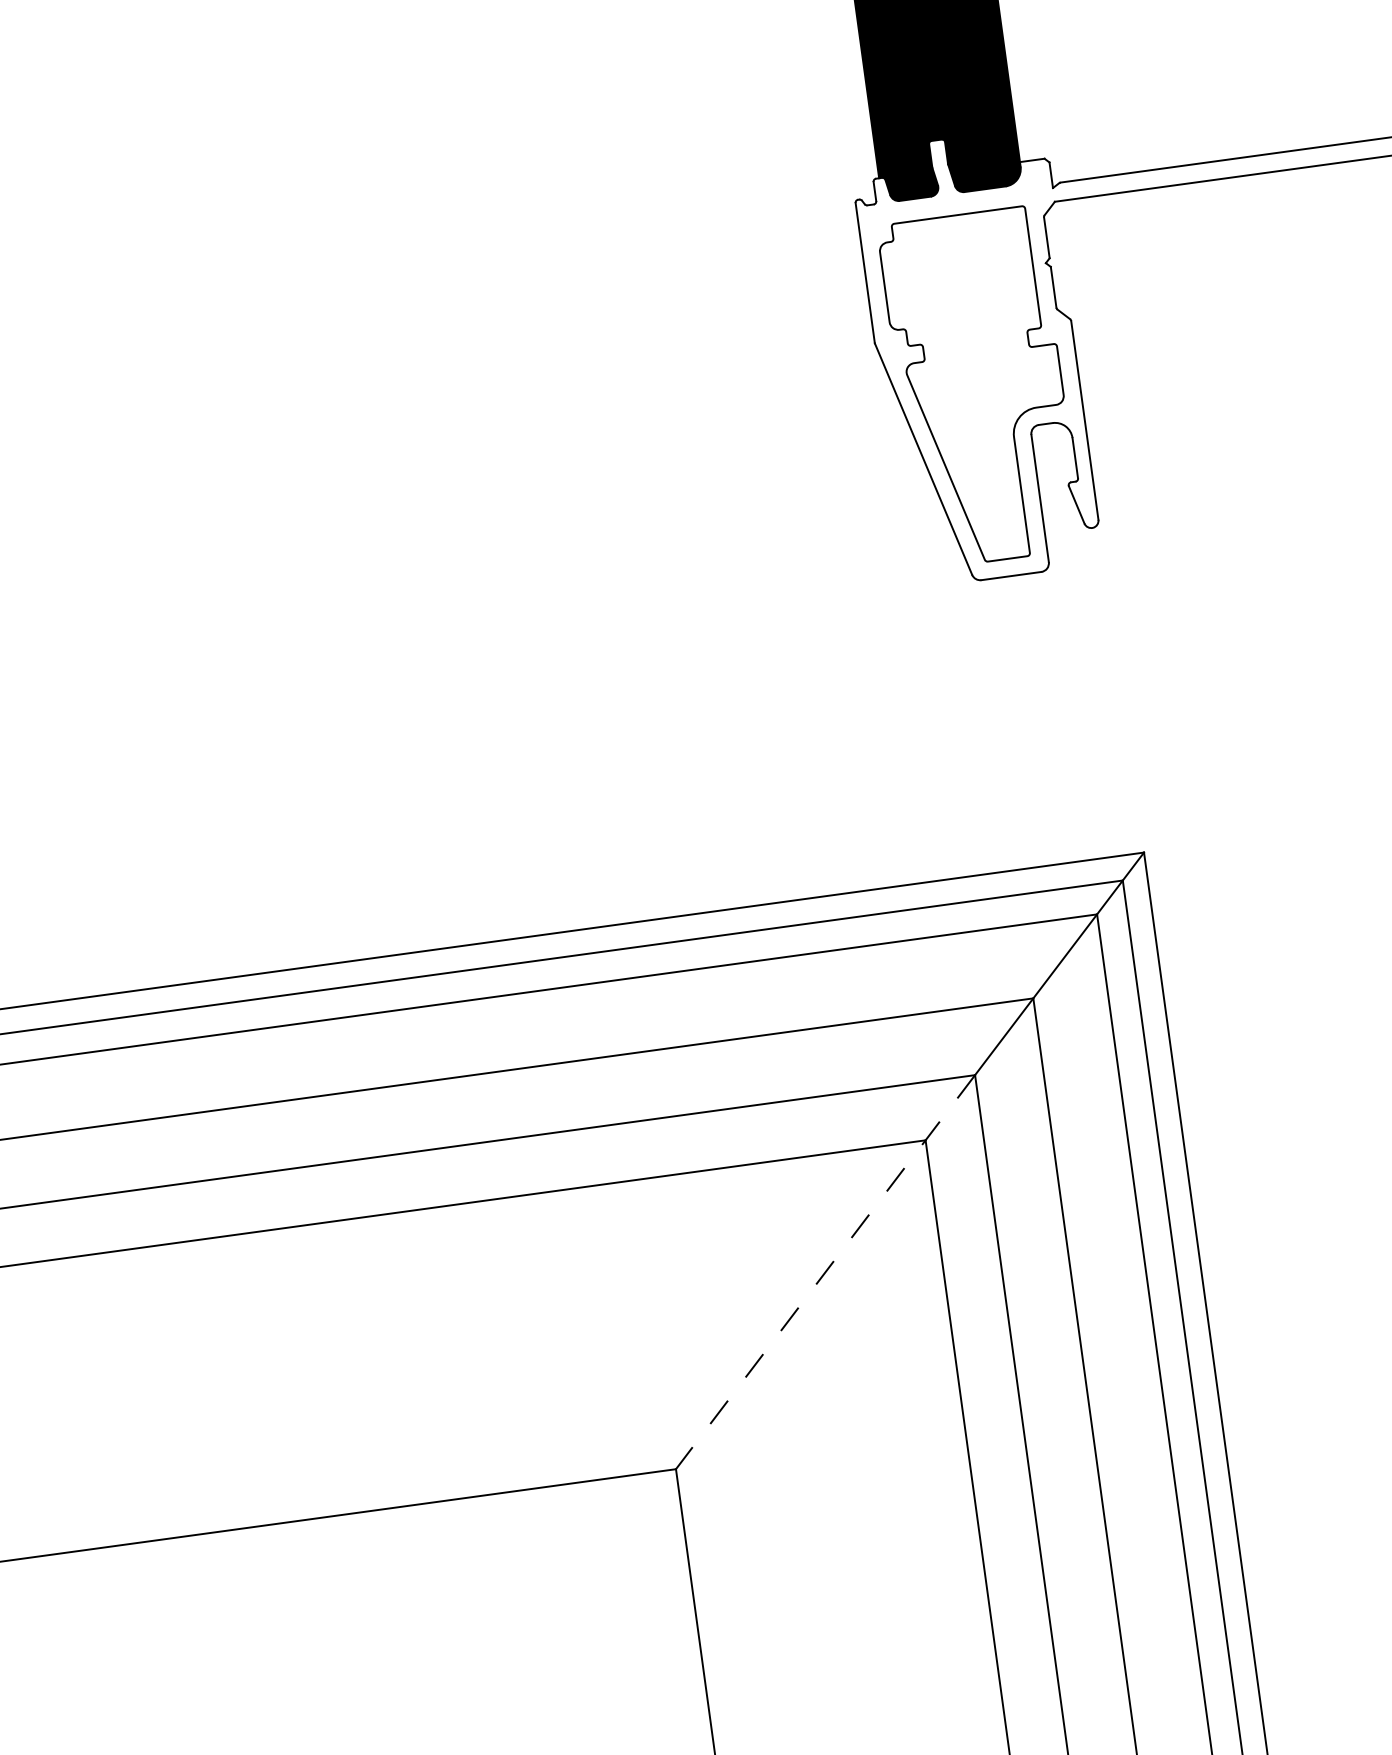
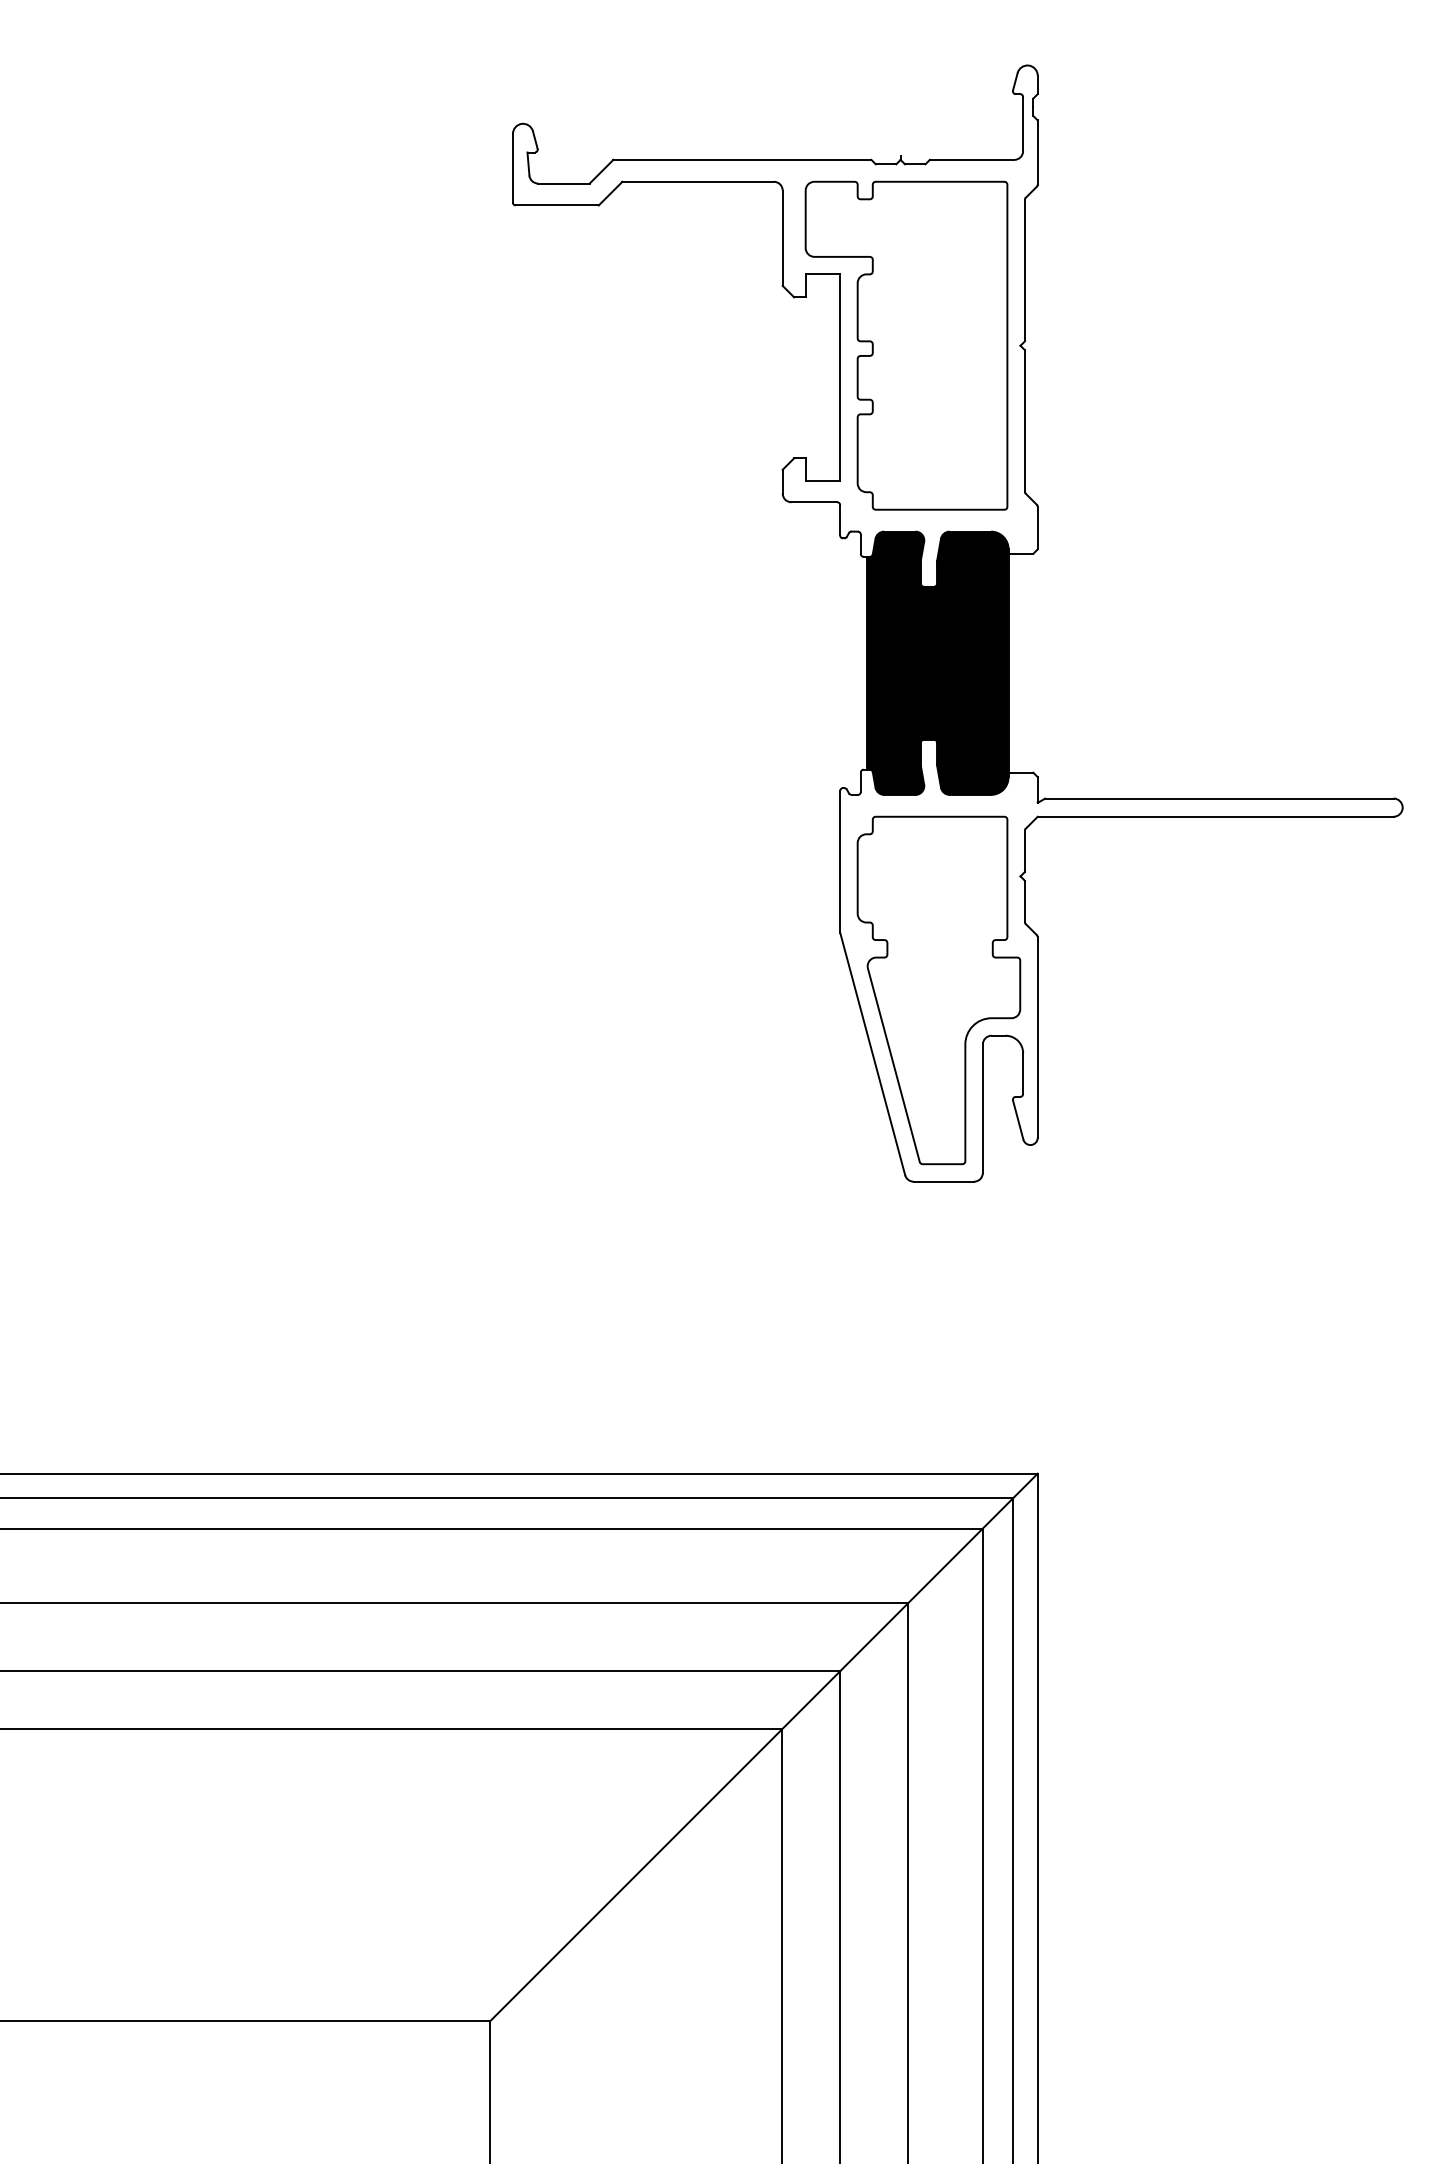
line: (824, 1272) -> (664, 1846), dashed -> solid

